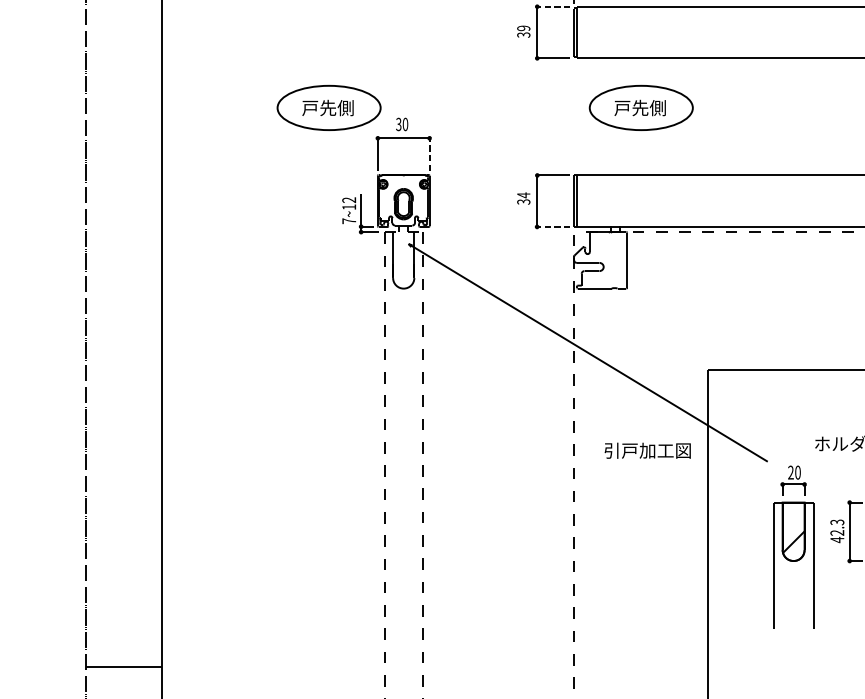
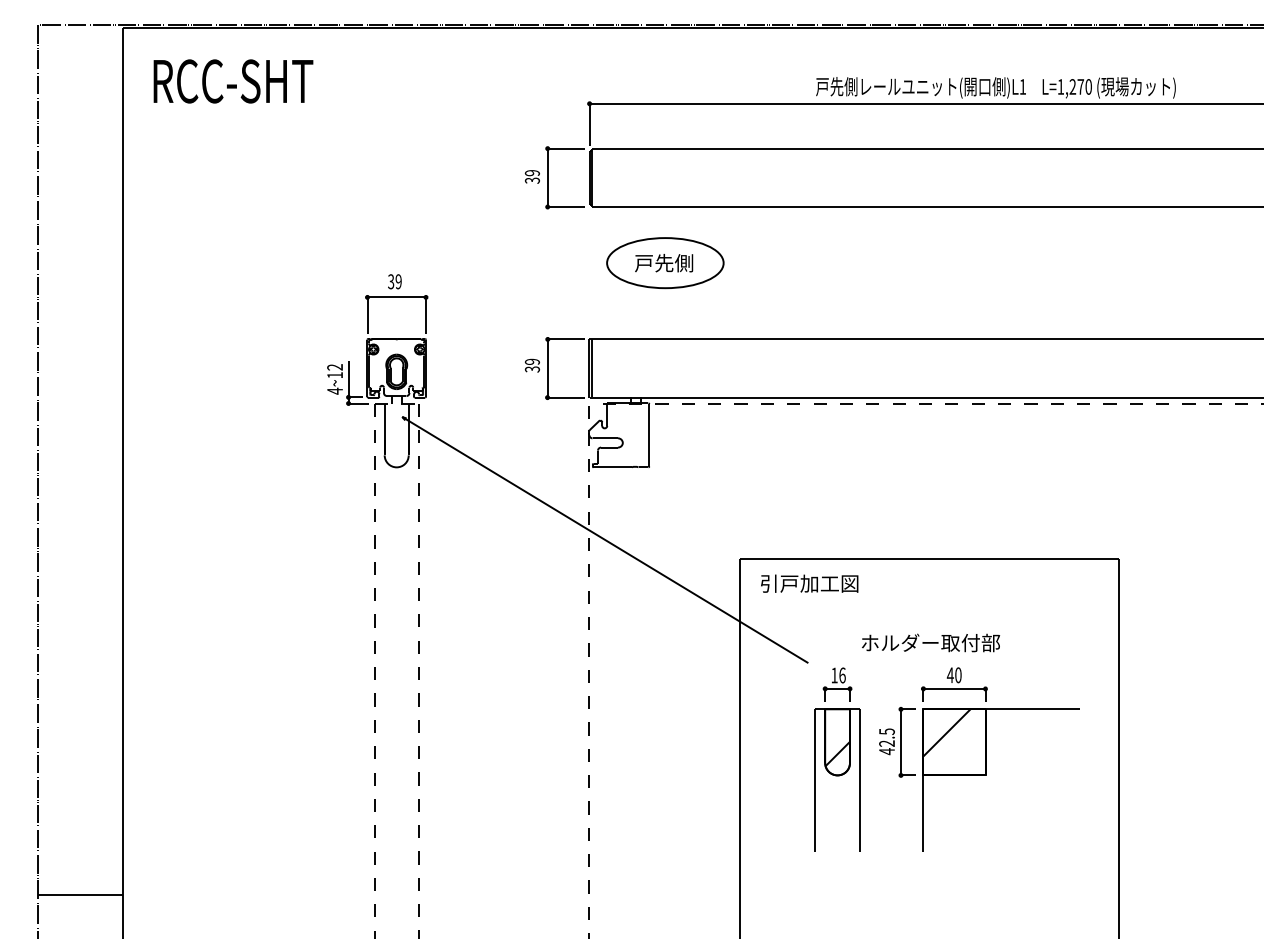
line: (553, 6) -> (566, 148), dashed -> solid
part: (329, 108) -> (312, 263), removed
text: (405, 124) -> (398, 281), 30 -> 39
line: (429, 154) -> (425, 315), dashed -> solid
text: (523, 194) -> (532, 361), 34 -> 39
text: (348, 220) -> (334, 390), 7~12 -> 4~12
line: (553, 226) -> (566, 397), dashed -> solid
text: (647, 450) -> (809, 583), moved
text: (794, 472) -> (838, 675), 20 -> 16
text: (836, 522) -> (886, 731), 42.3 -> 42.5

